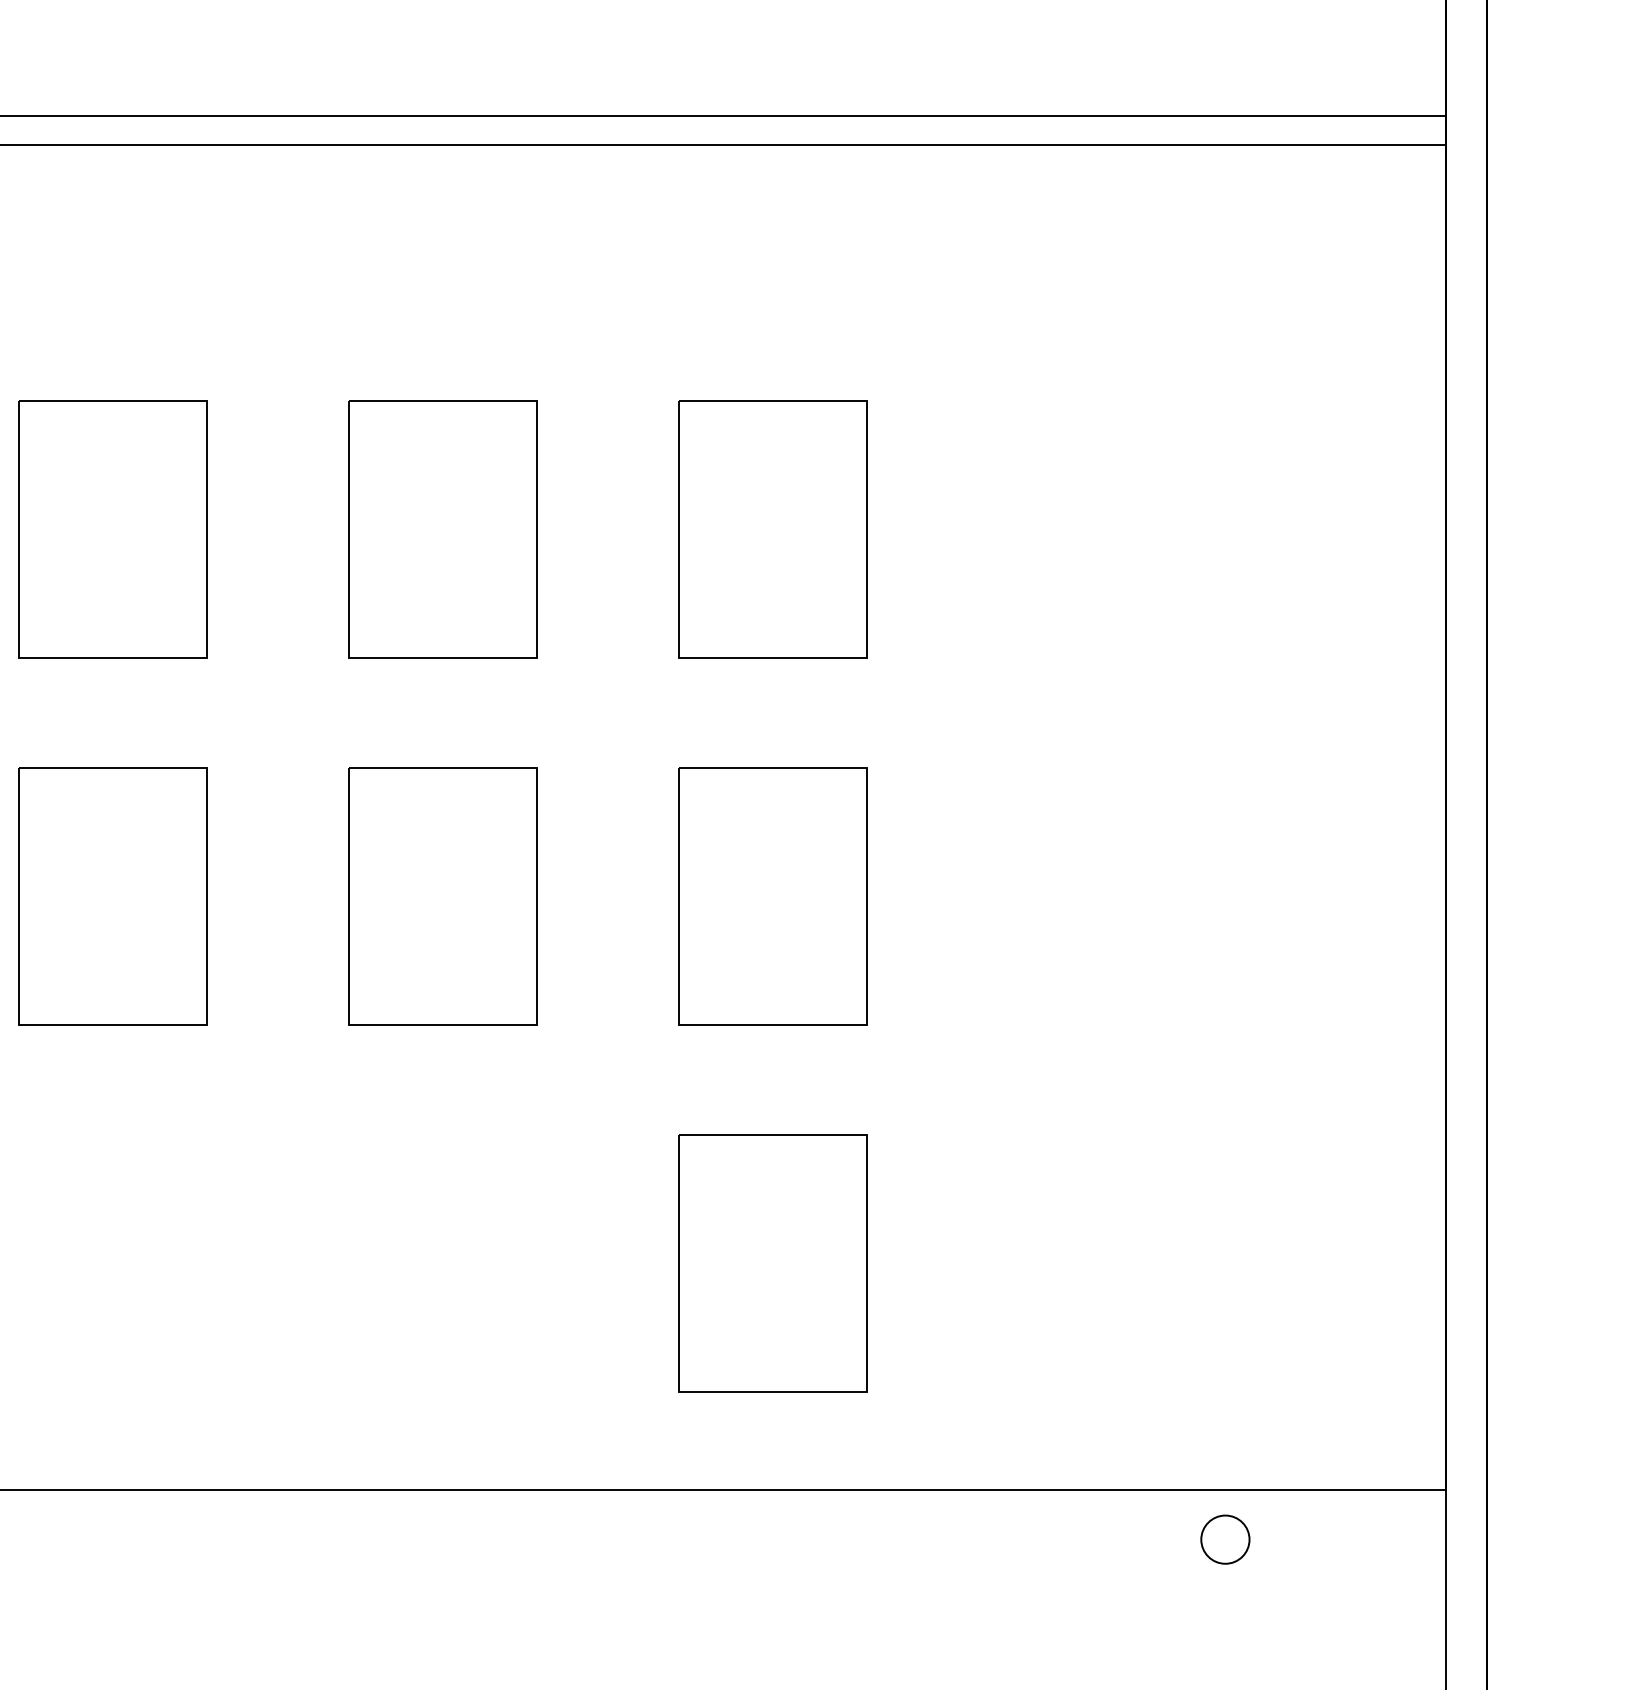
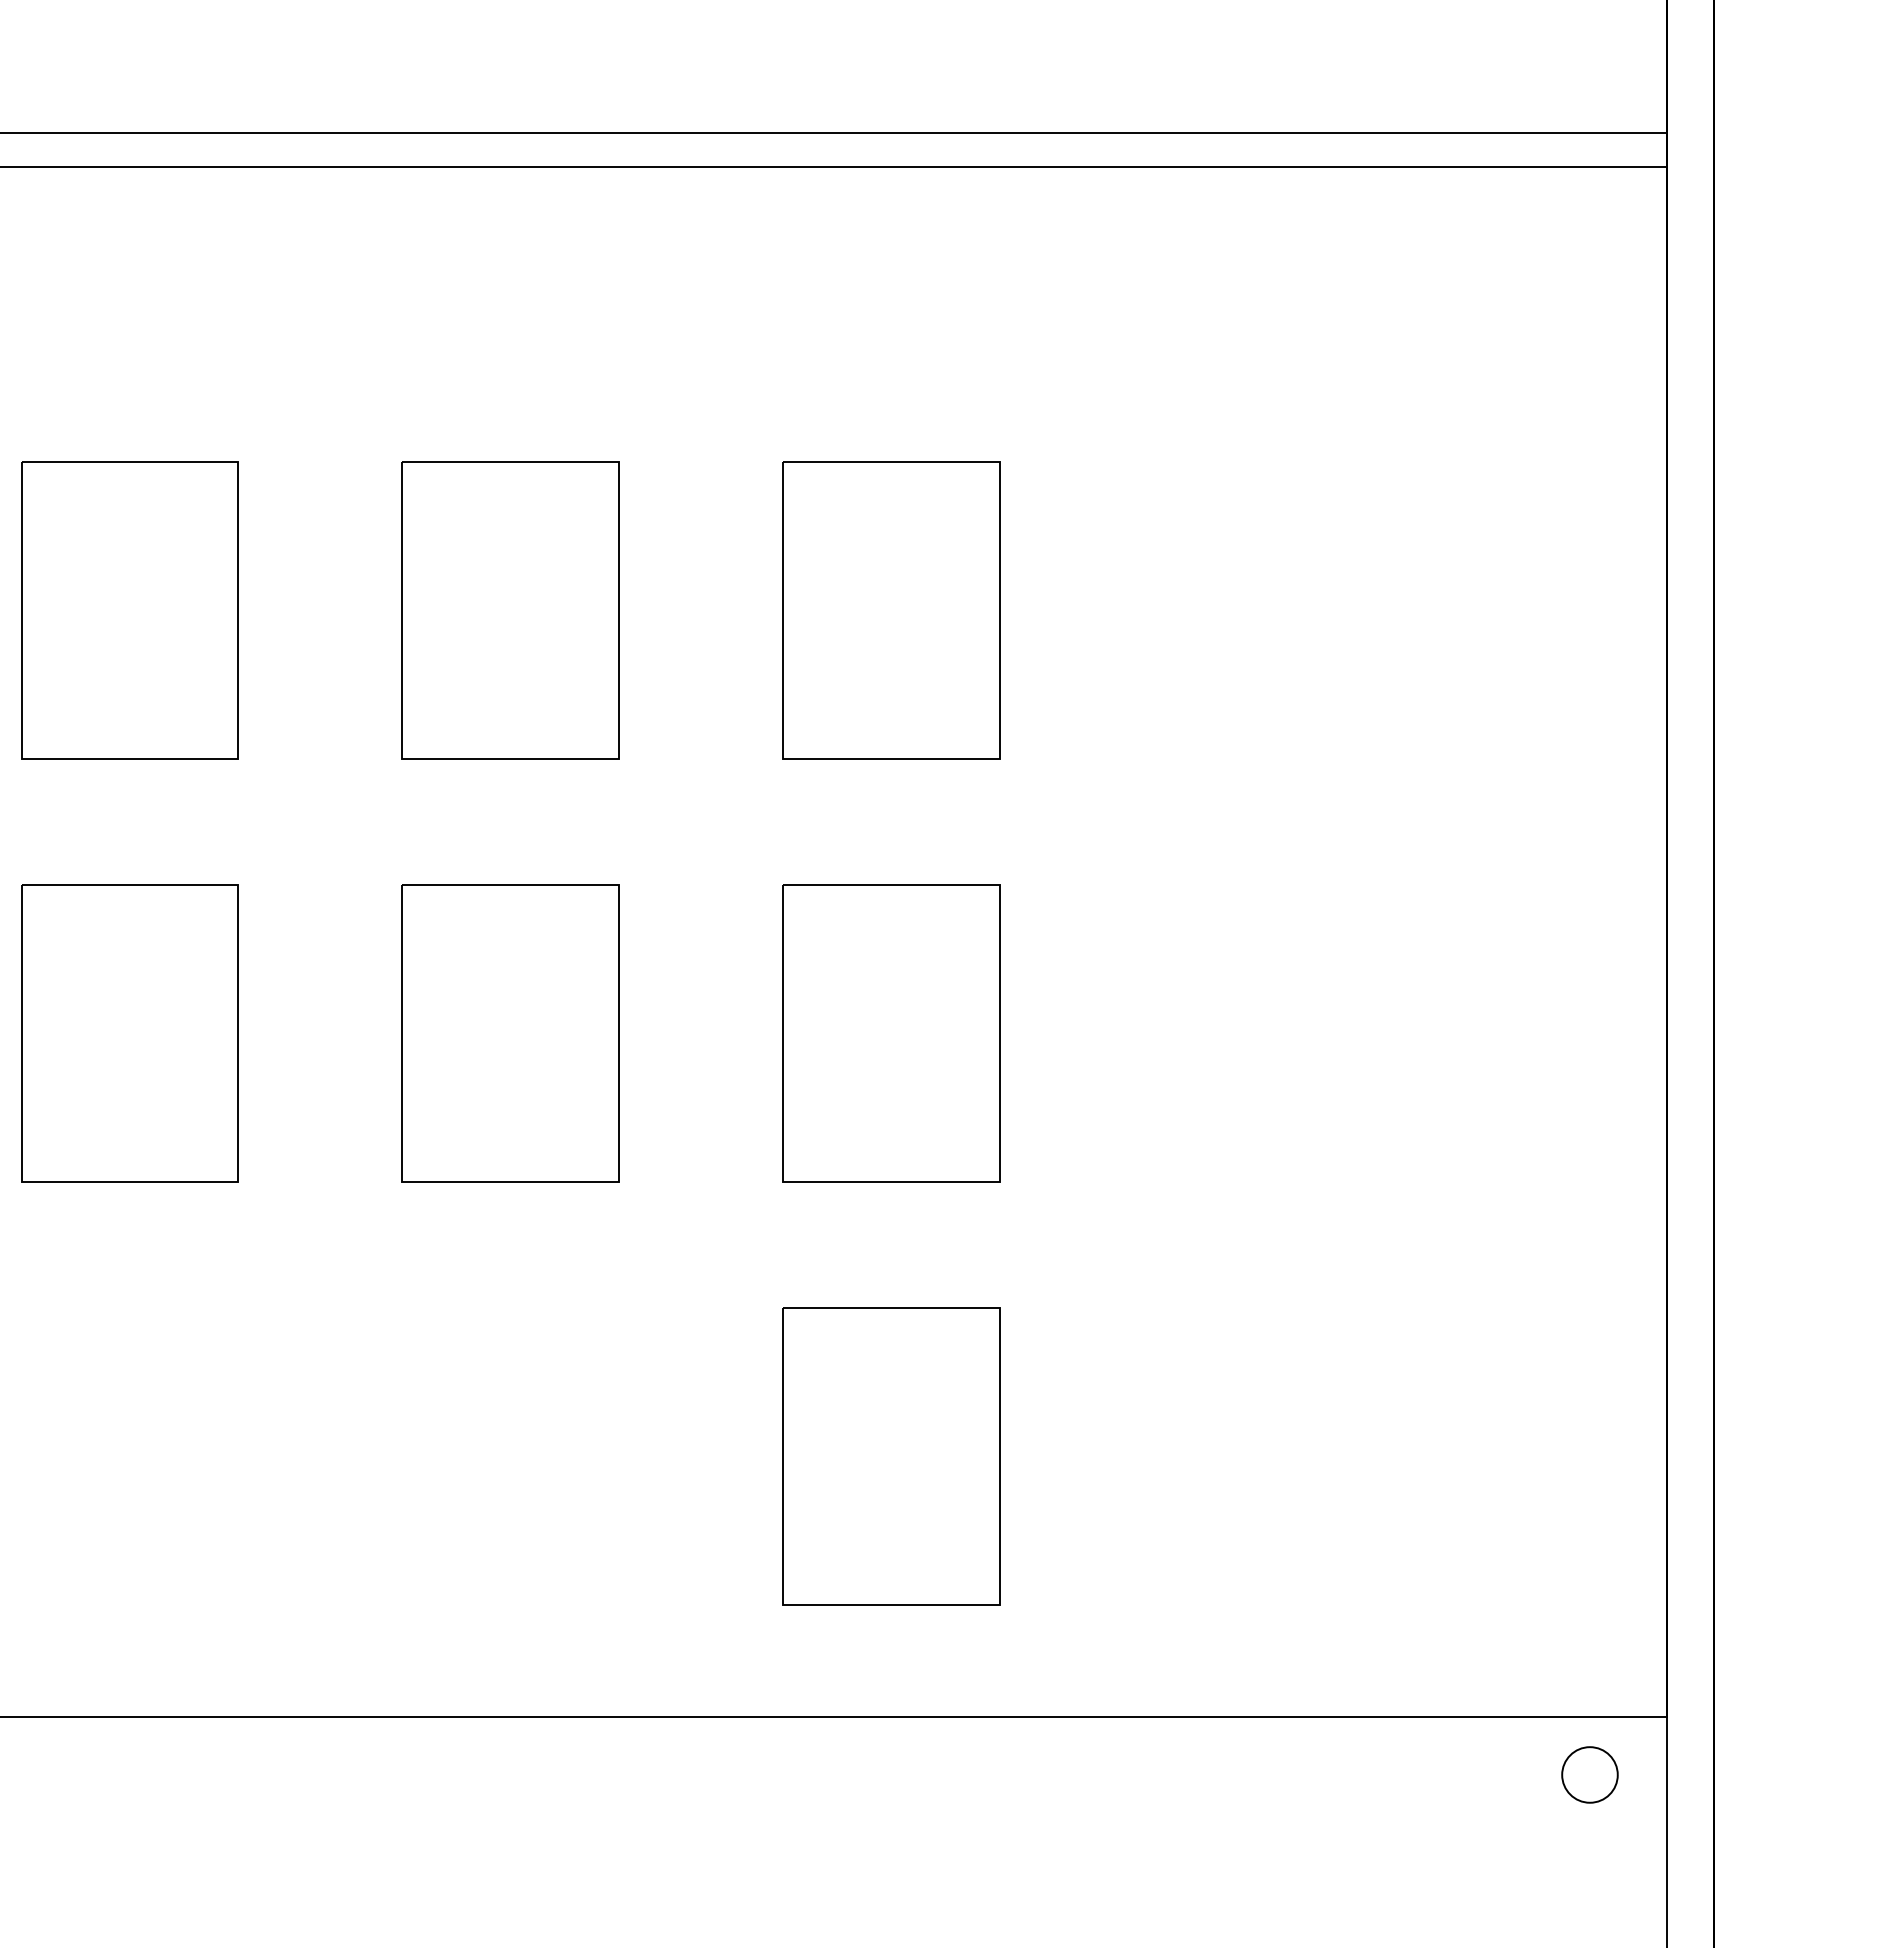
circle: (1224, 1539) -> (1589, 1774), moved

